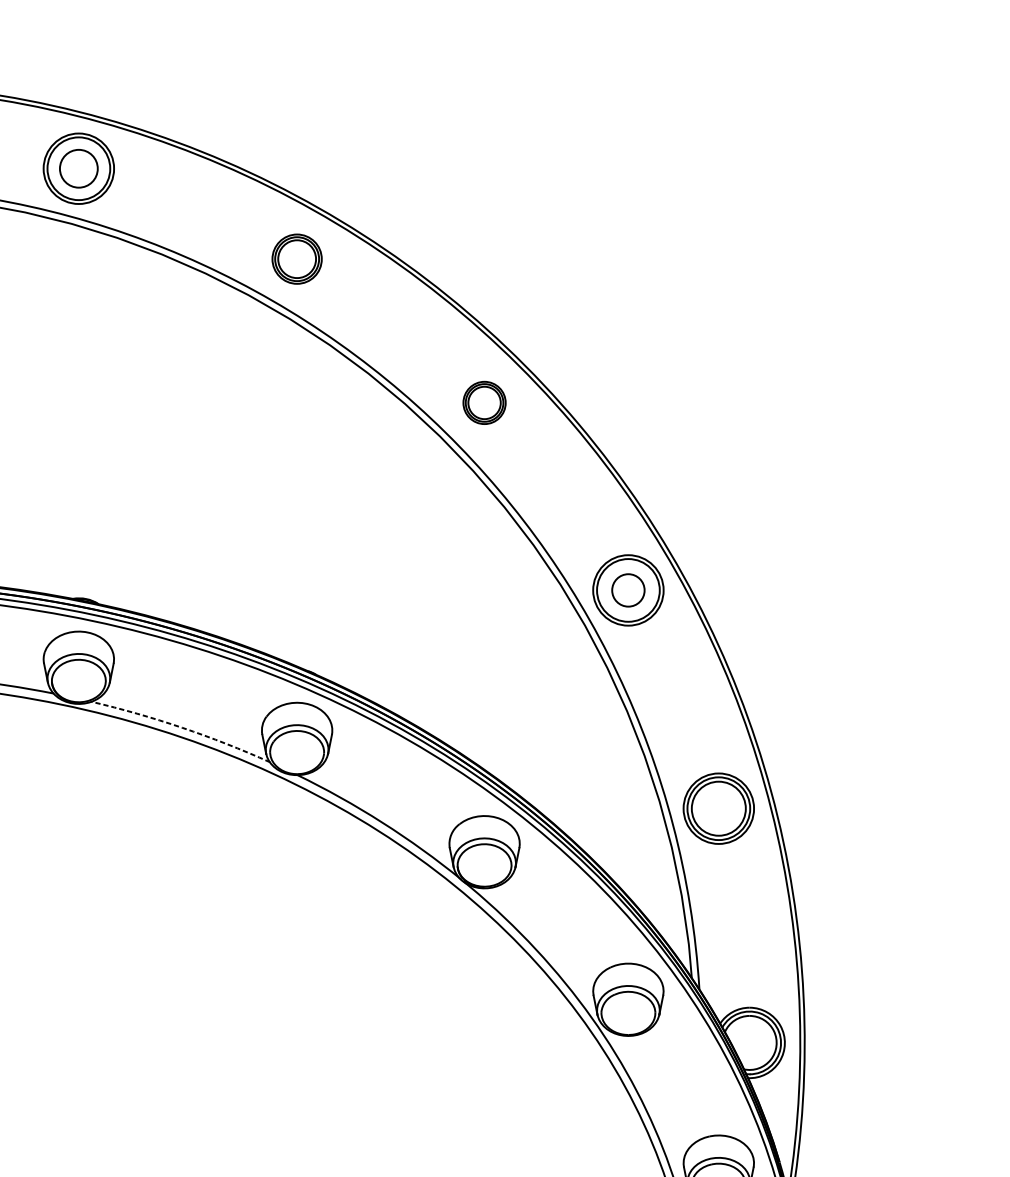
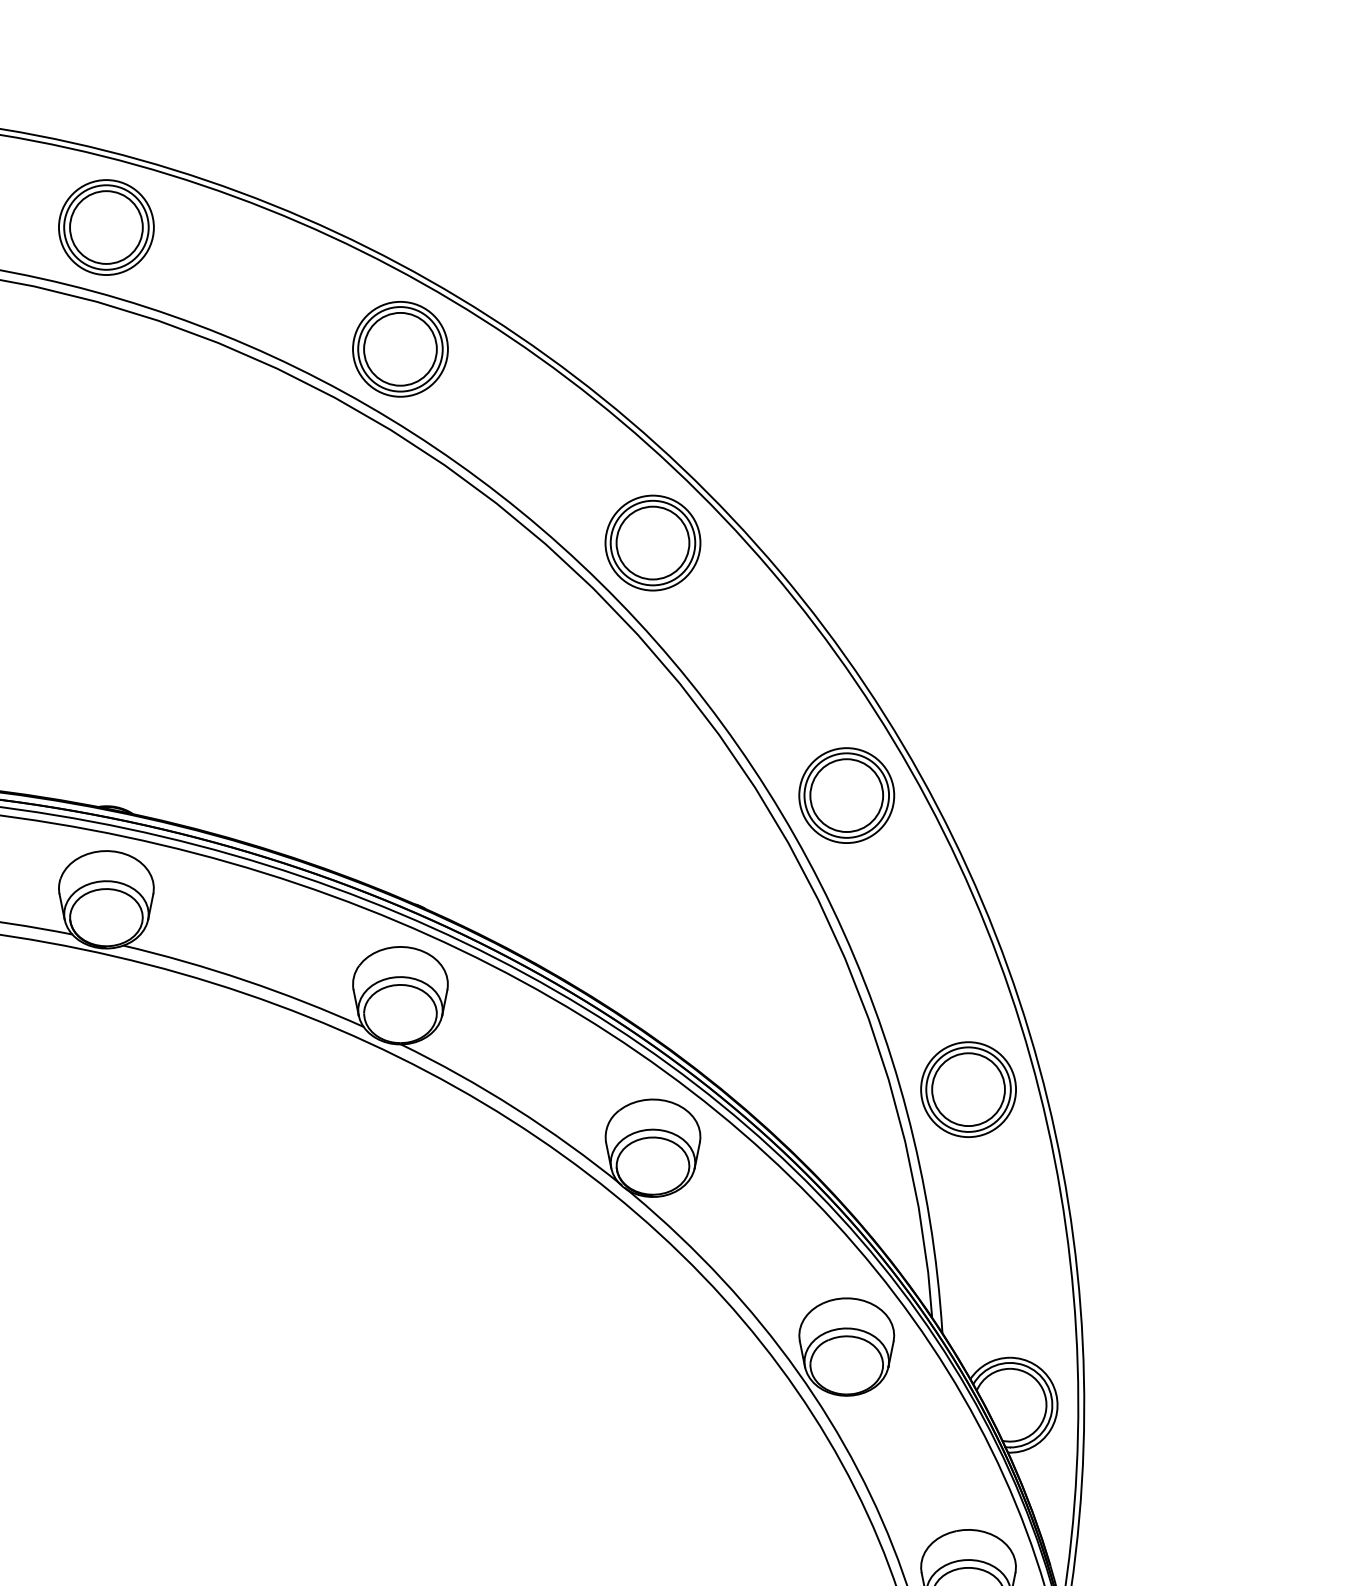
circle: (78, 168) -> (106, 227), size x1.43
part: (297, 259) -> (400, 349), size x1.43
part: (484, 402) -> (652, 542), size x1.67
circle: (628, 590) -> (846, 795), size x1.67
arc: (182, 727) -> (245, 980), dashed -> solid

